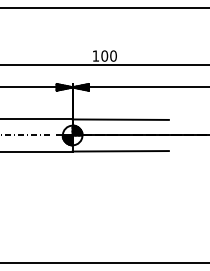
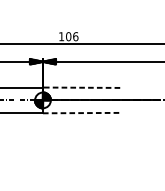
text: (113, 55) -> (75, 36), 100 -> 106
line: (120, 119) -> (81, 87), solid -> dashed
line: (121, 151) -> (82, 113), solid -> dashed

